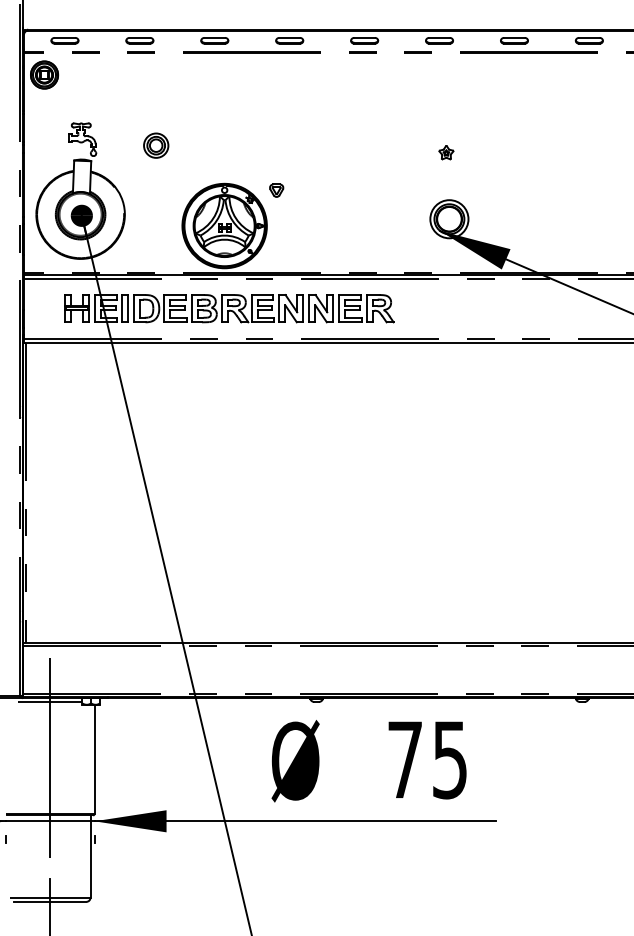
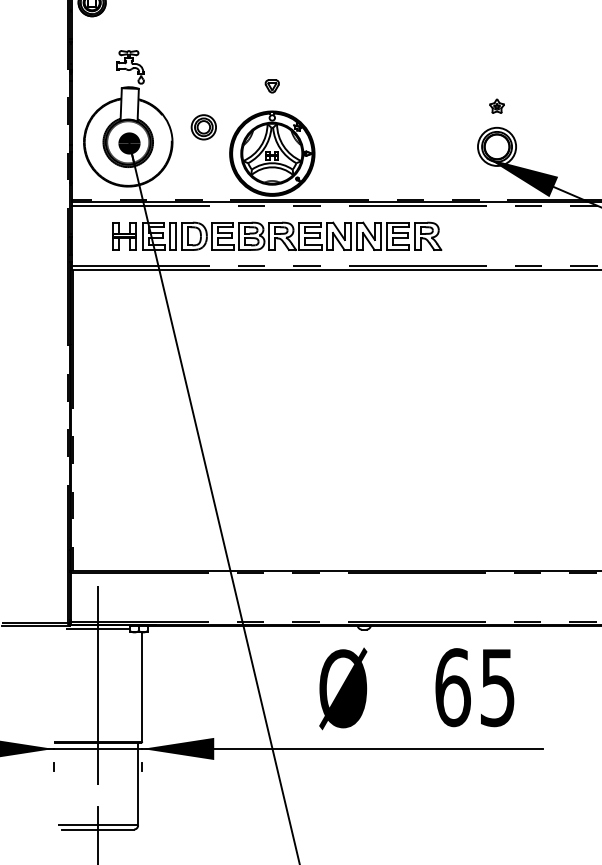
part: (156, 145) -> (204, 127), moved
part: (446, 152) -> (497, 106), moved
part: (276, 190) -> (272, 86), moved
text: (405, 759) -> (453, 687), 75 -> 65

